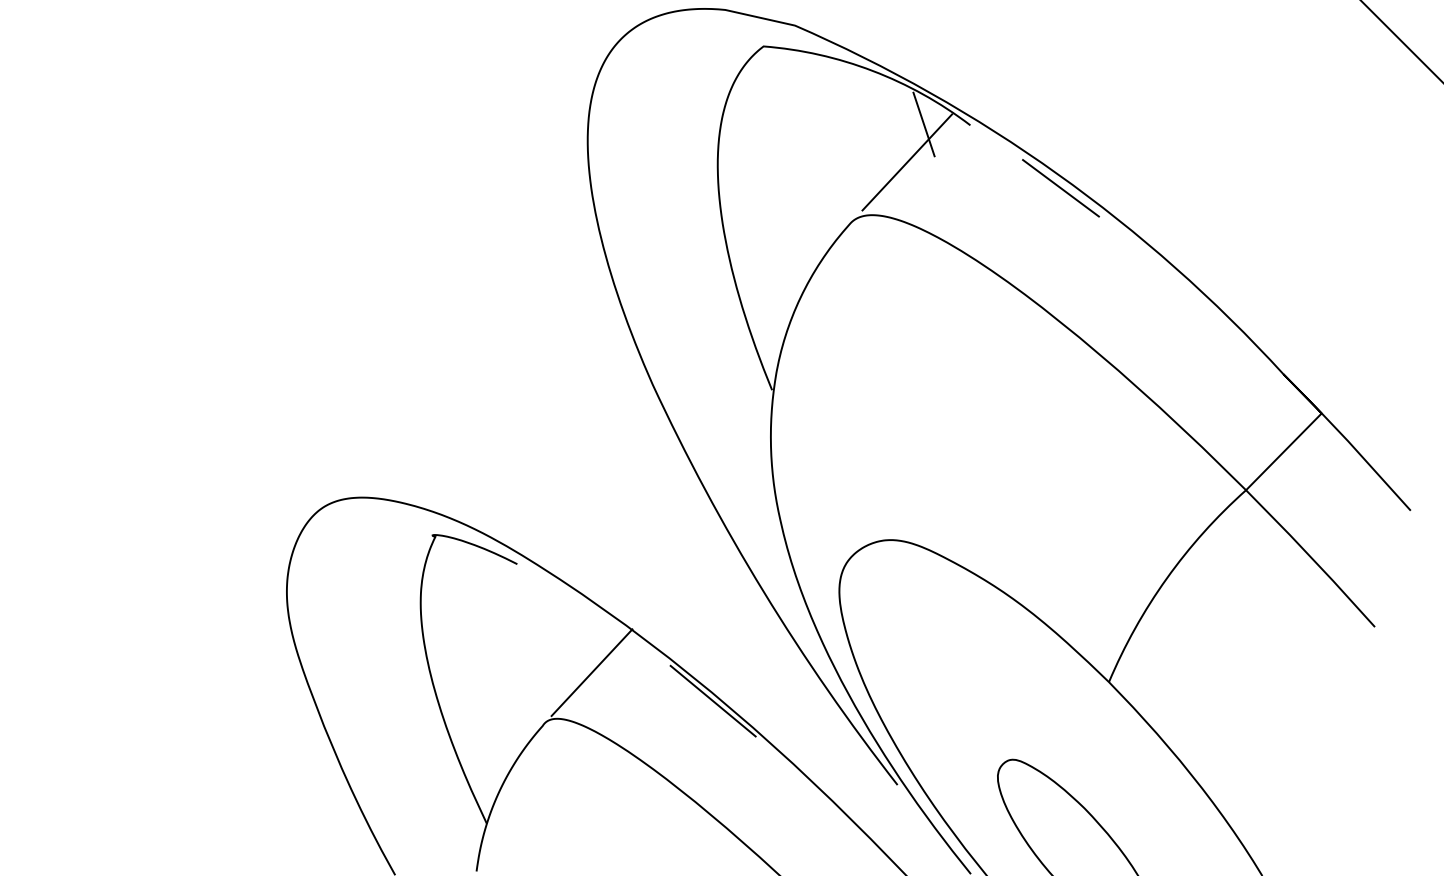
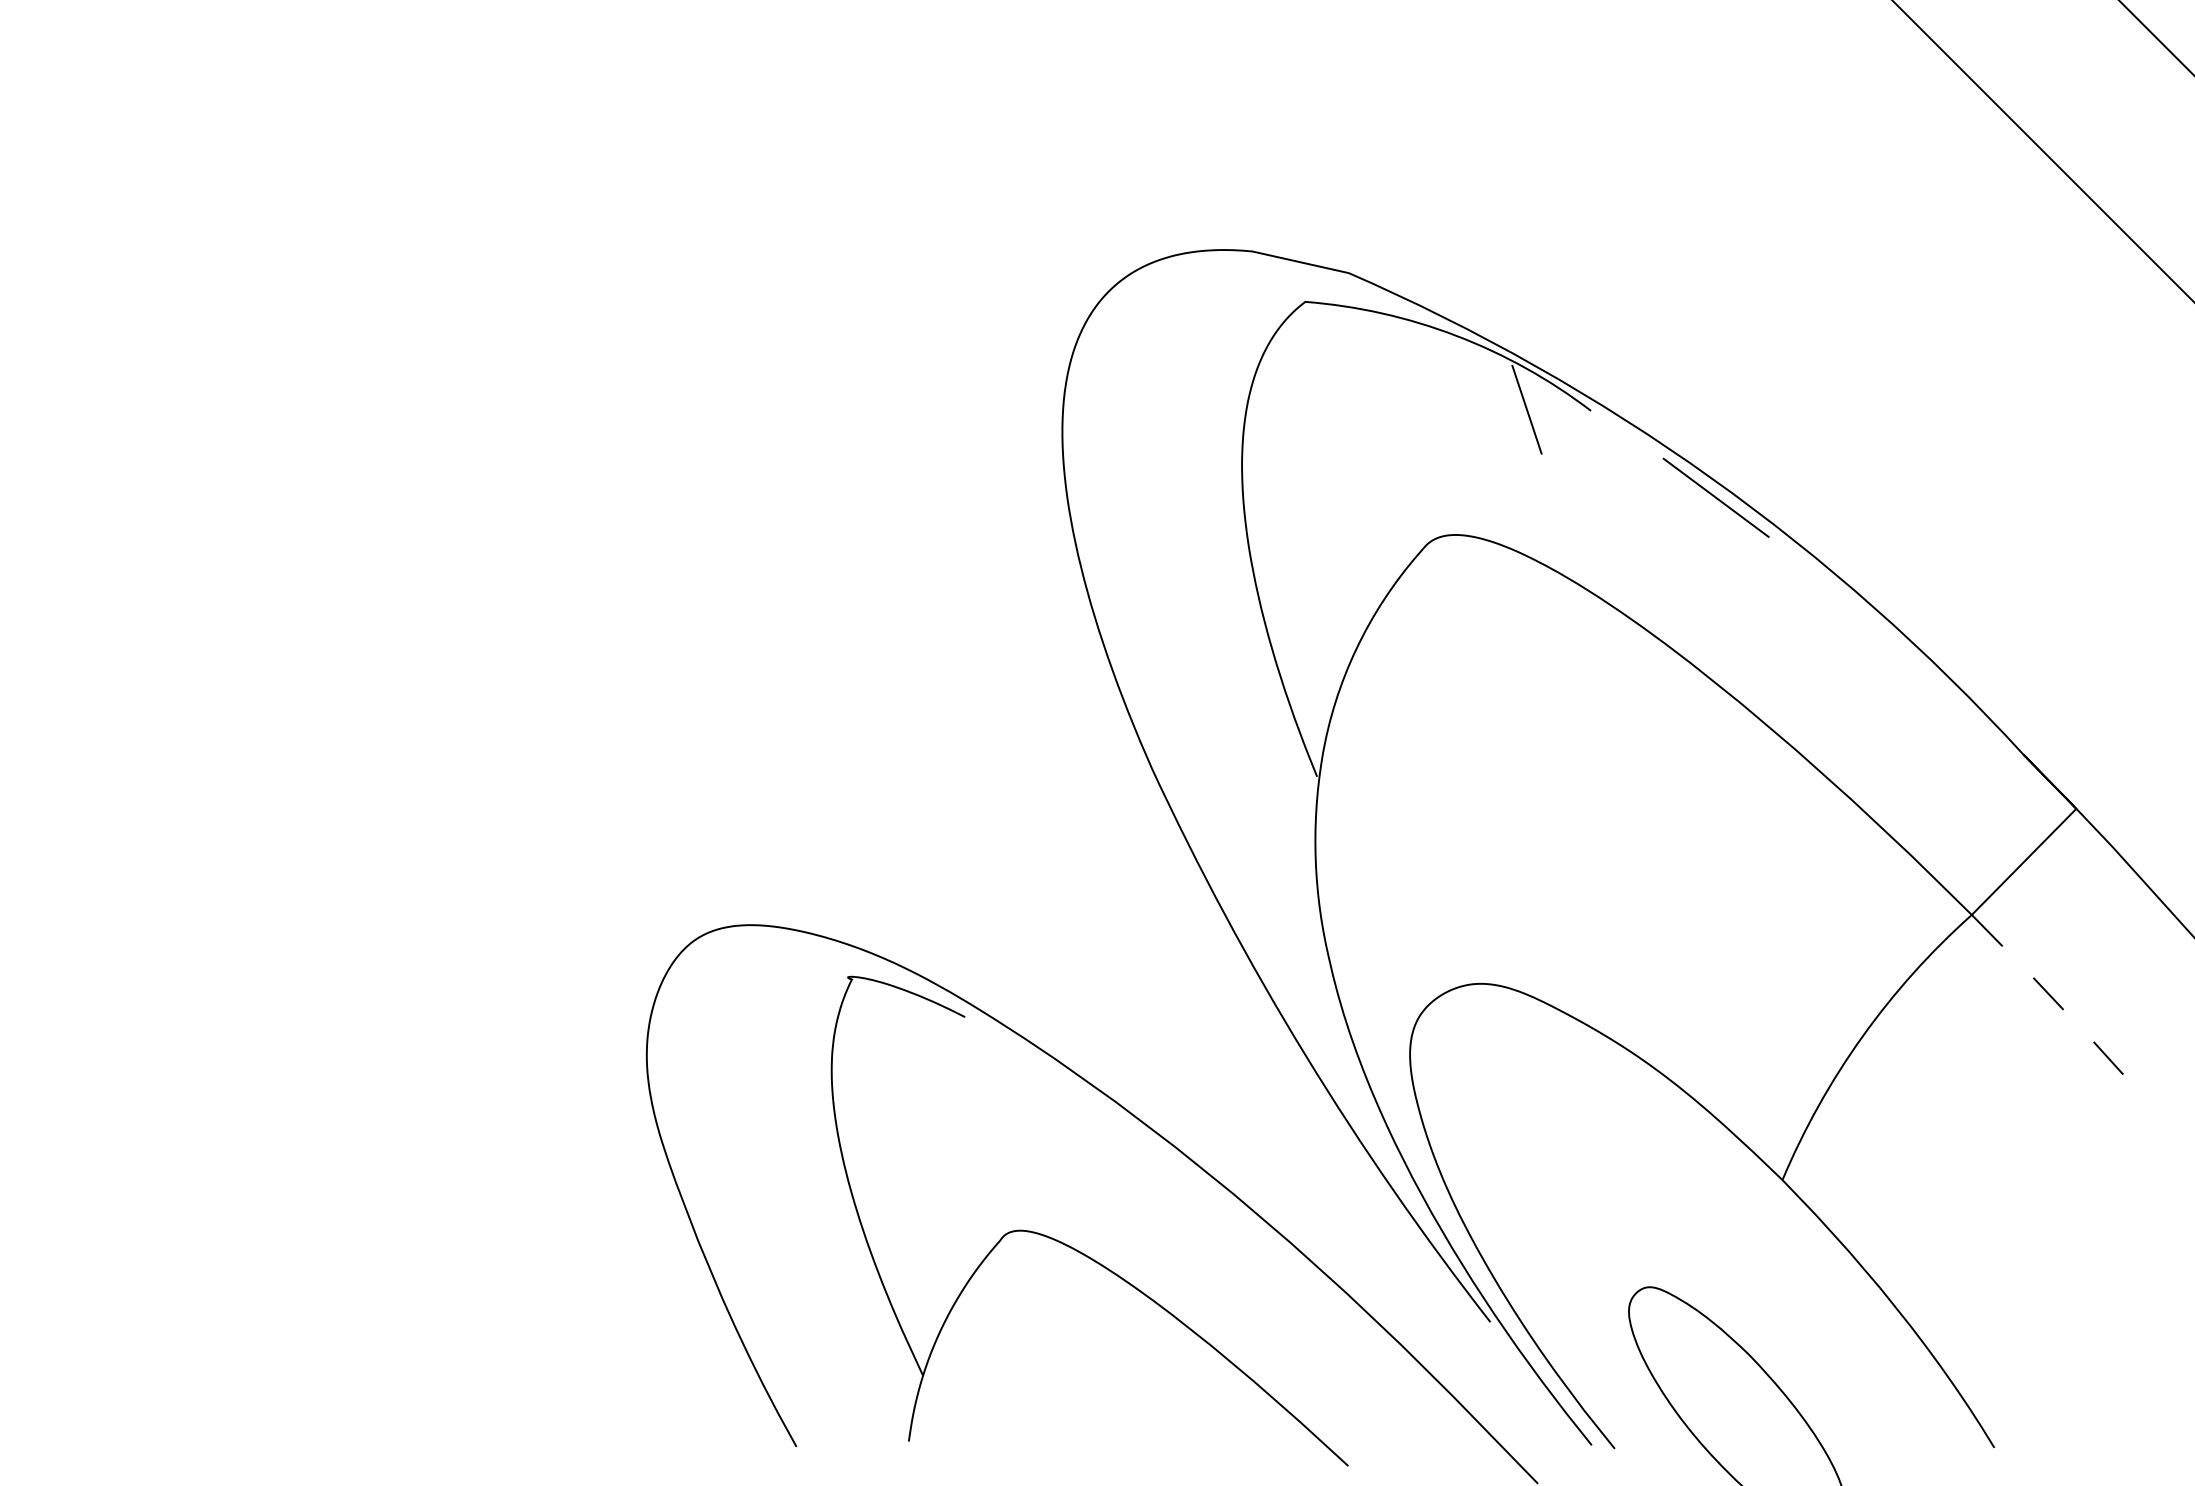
line: (907, 161) -> (1503, 461), removed
line: (1311, 557) -> (2062, 1008), solid -> dashed
line: (592, 672) -> (1068, 1166), removed
line: (713, 701) -> (1235, 1206), removed

